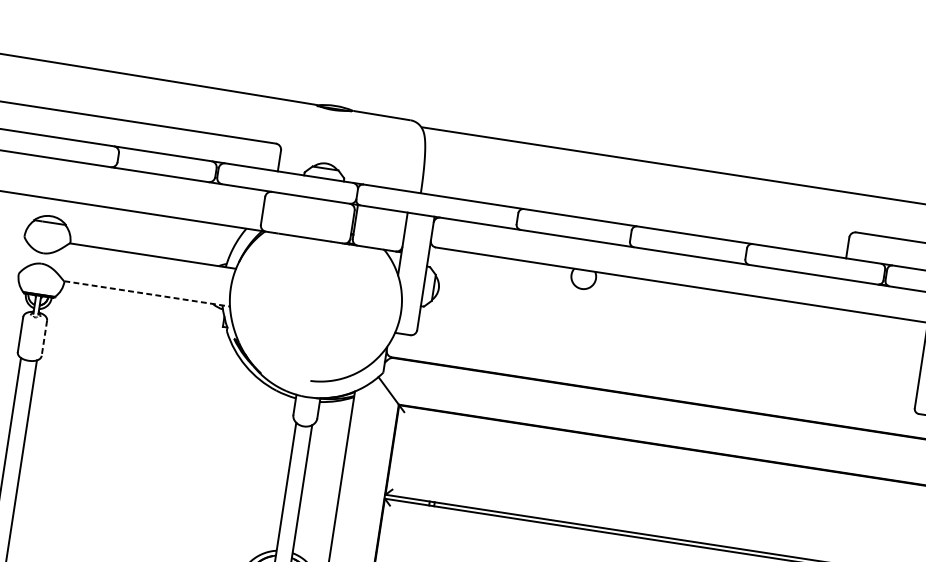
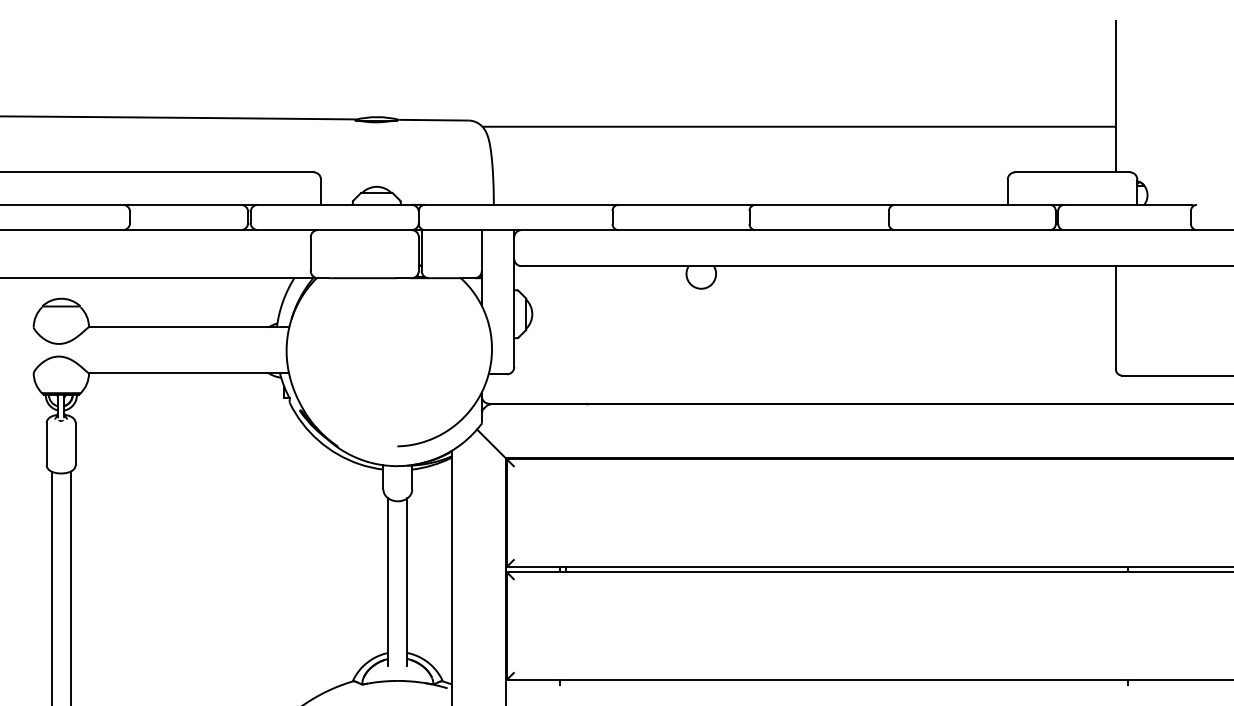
line: (147, 294) -> (189, 373), dashed -> solid
line: (44, 338) -> (75, 444), dashed -> solid

